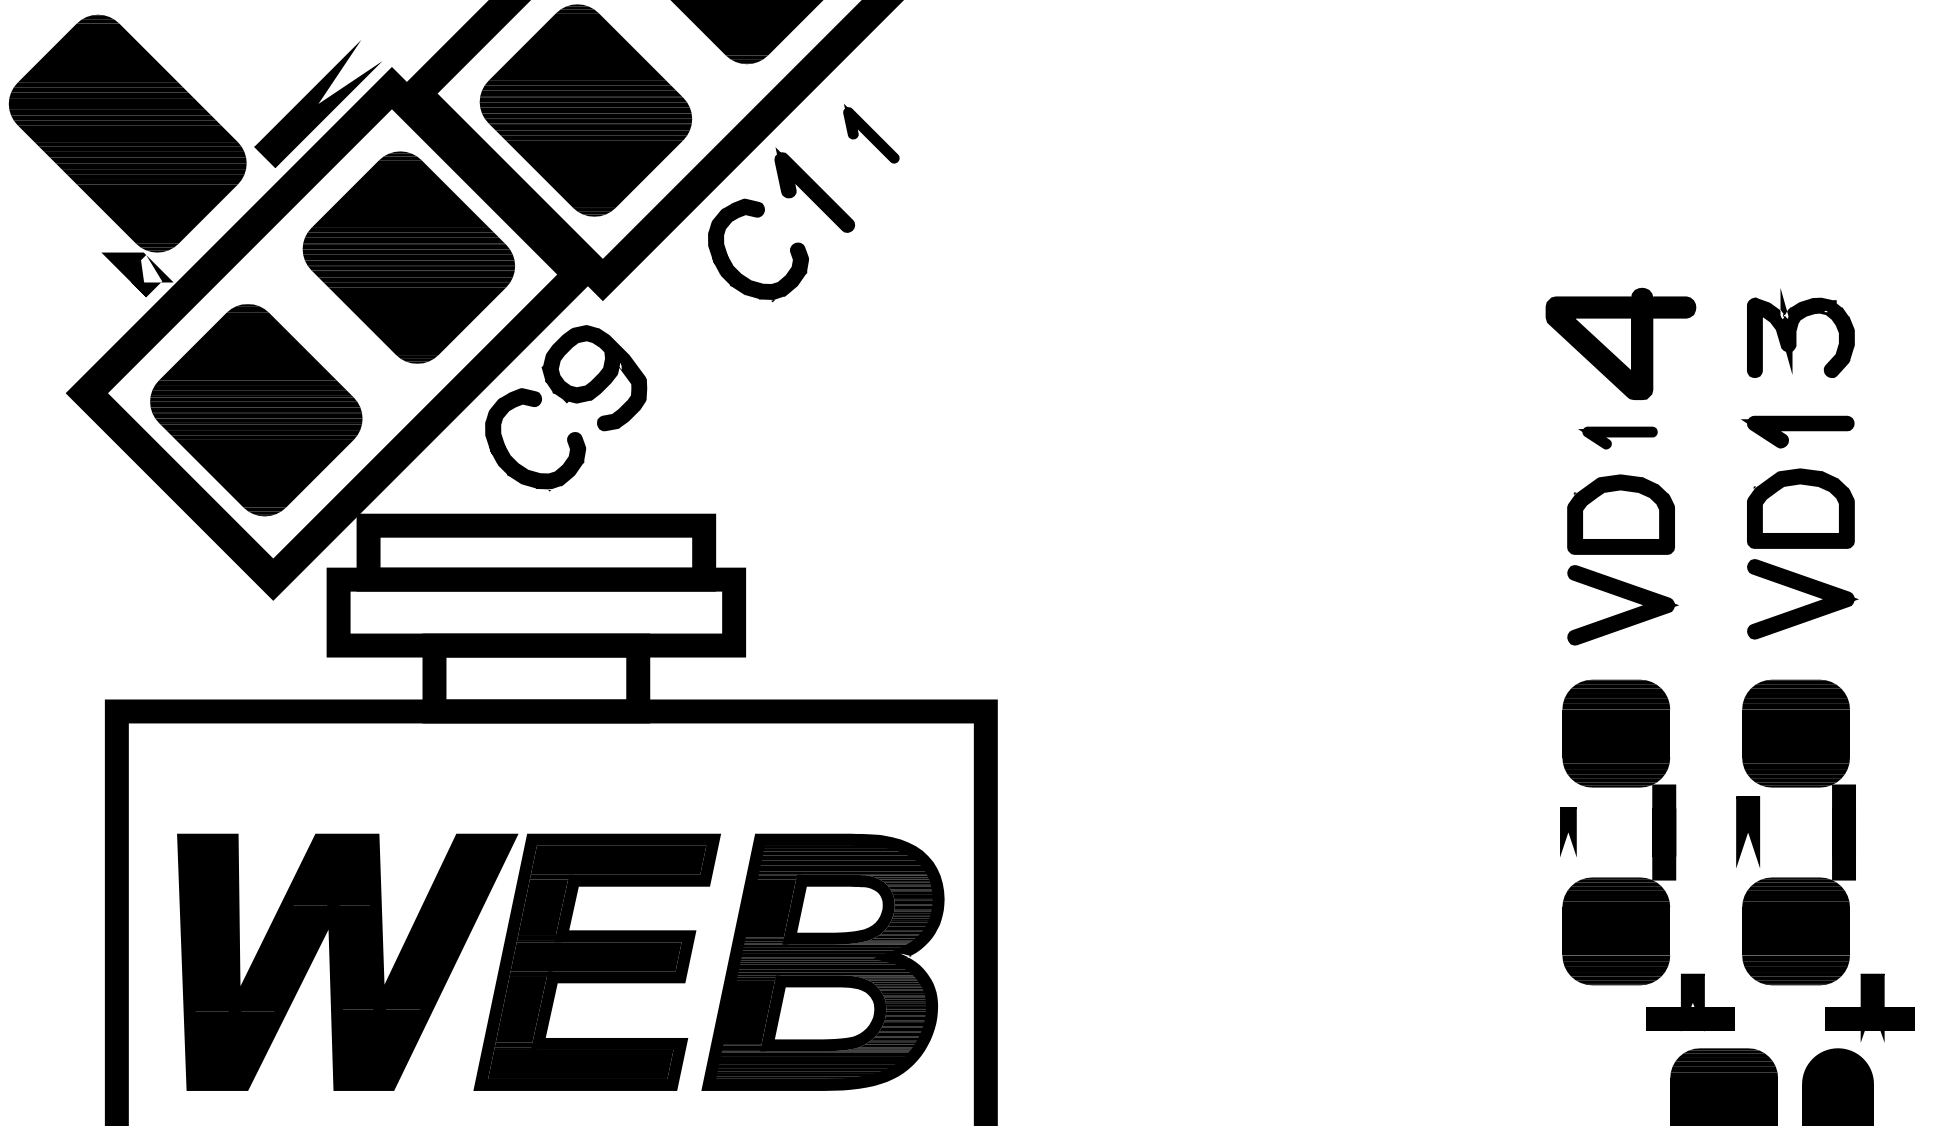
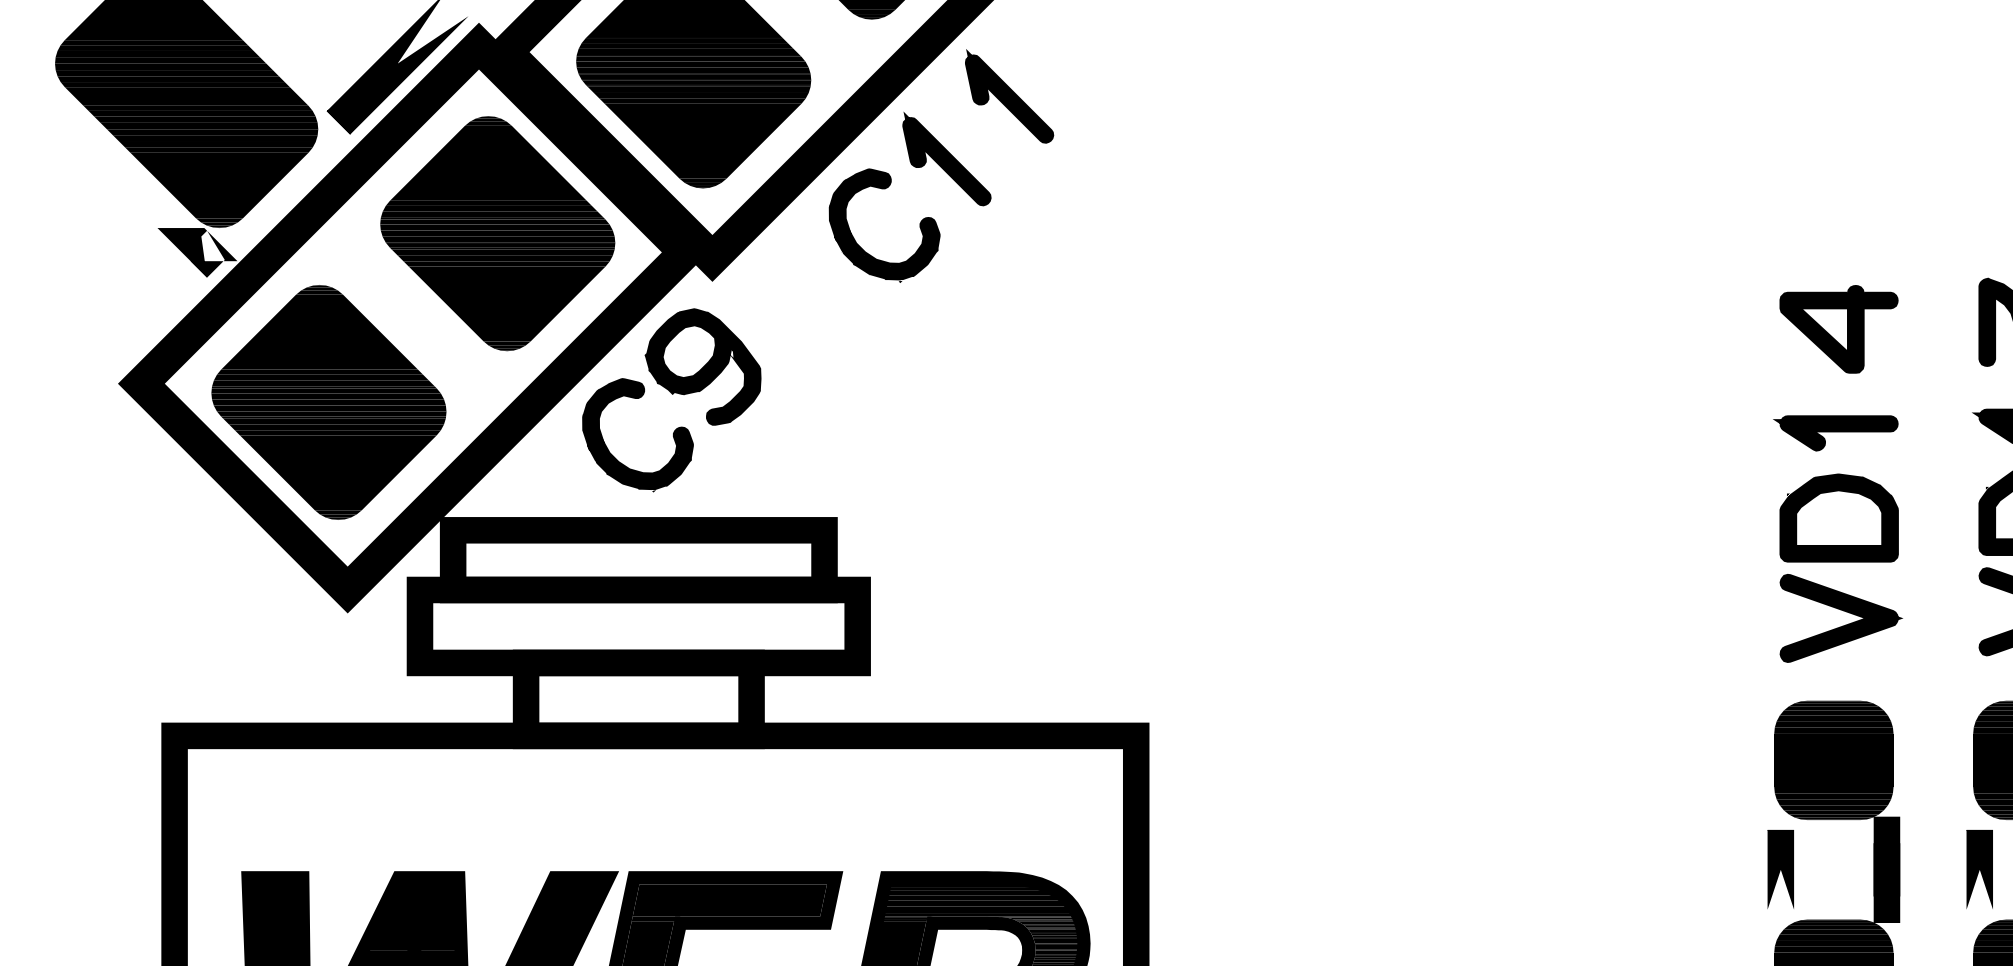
part: (871, 133) -> (1009, 96), size x1.43
part: (1620, 344) -> (1838, 329), size x0.71
part: (1617, 437) -> (1835, 432), size x1.43
part: (1568, 831) -> (1780, 868), size x1.43

